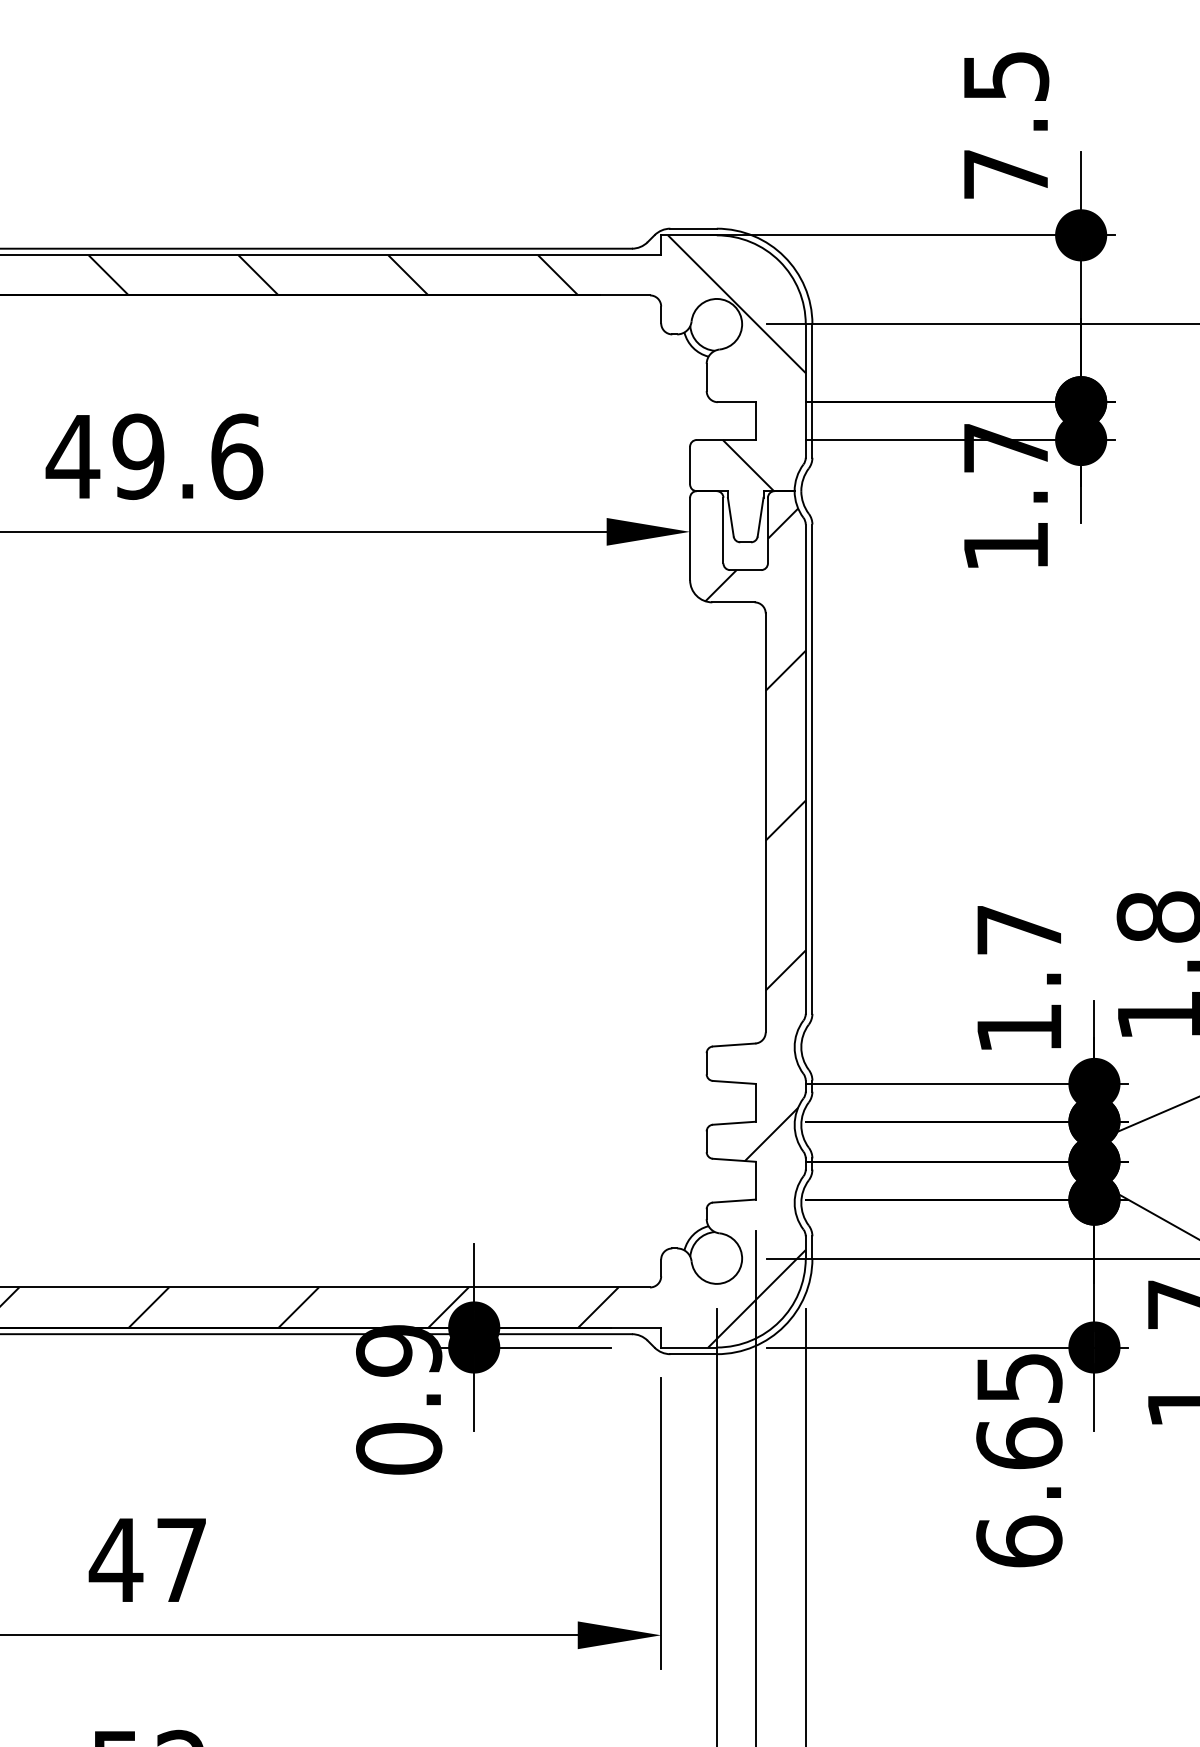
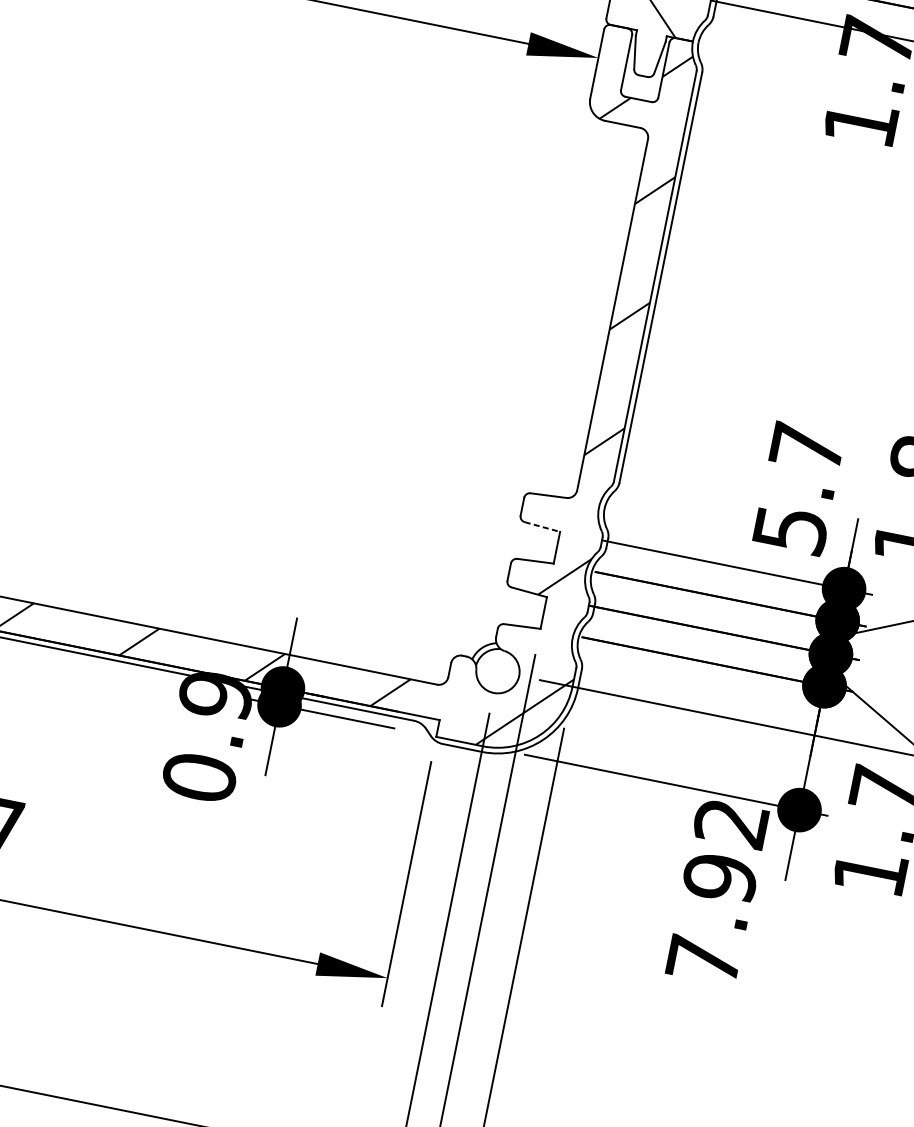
text: (1019, 1028) -> (790, 530), 1.7 -> 5.7
line: (734, 1082) -> (542, 527), solid -> dashed
text: (1019, 1460) -> (717, 892), 6.65 -> 7.92

